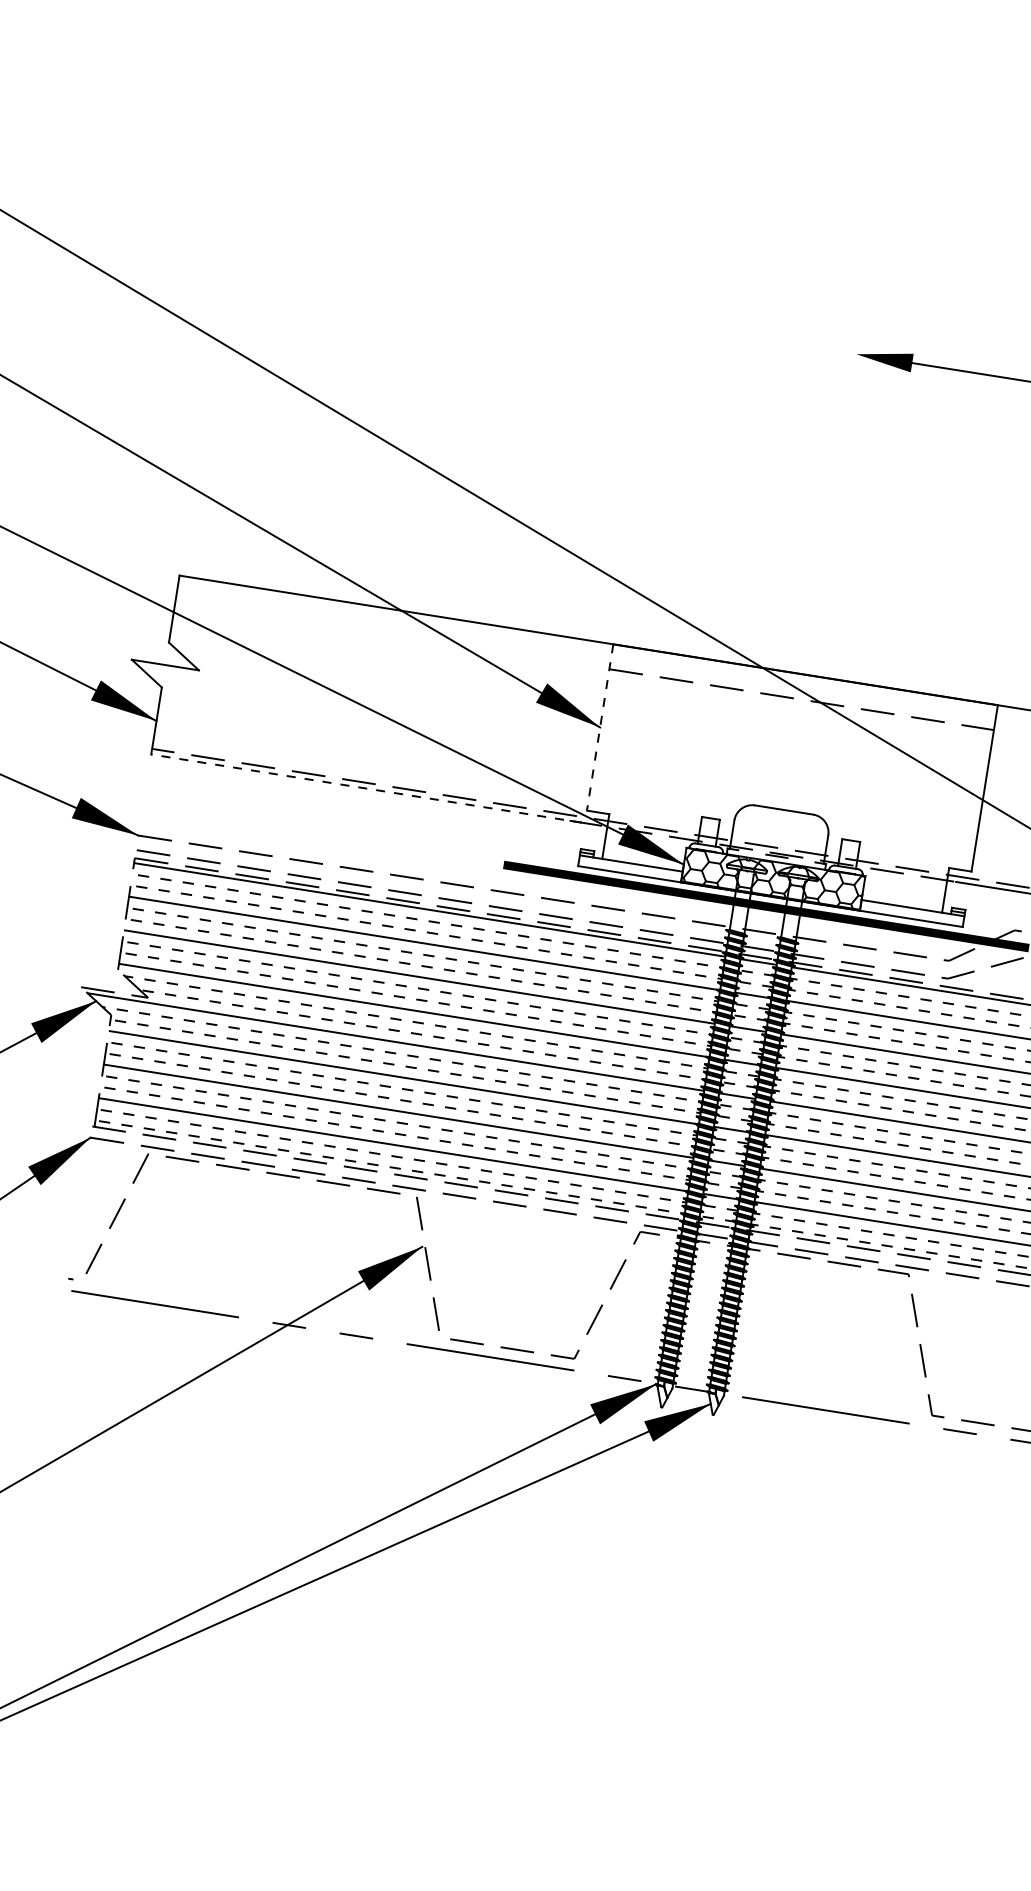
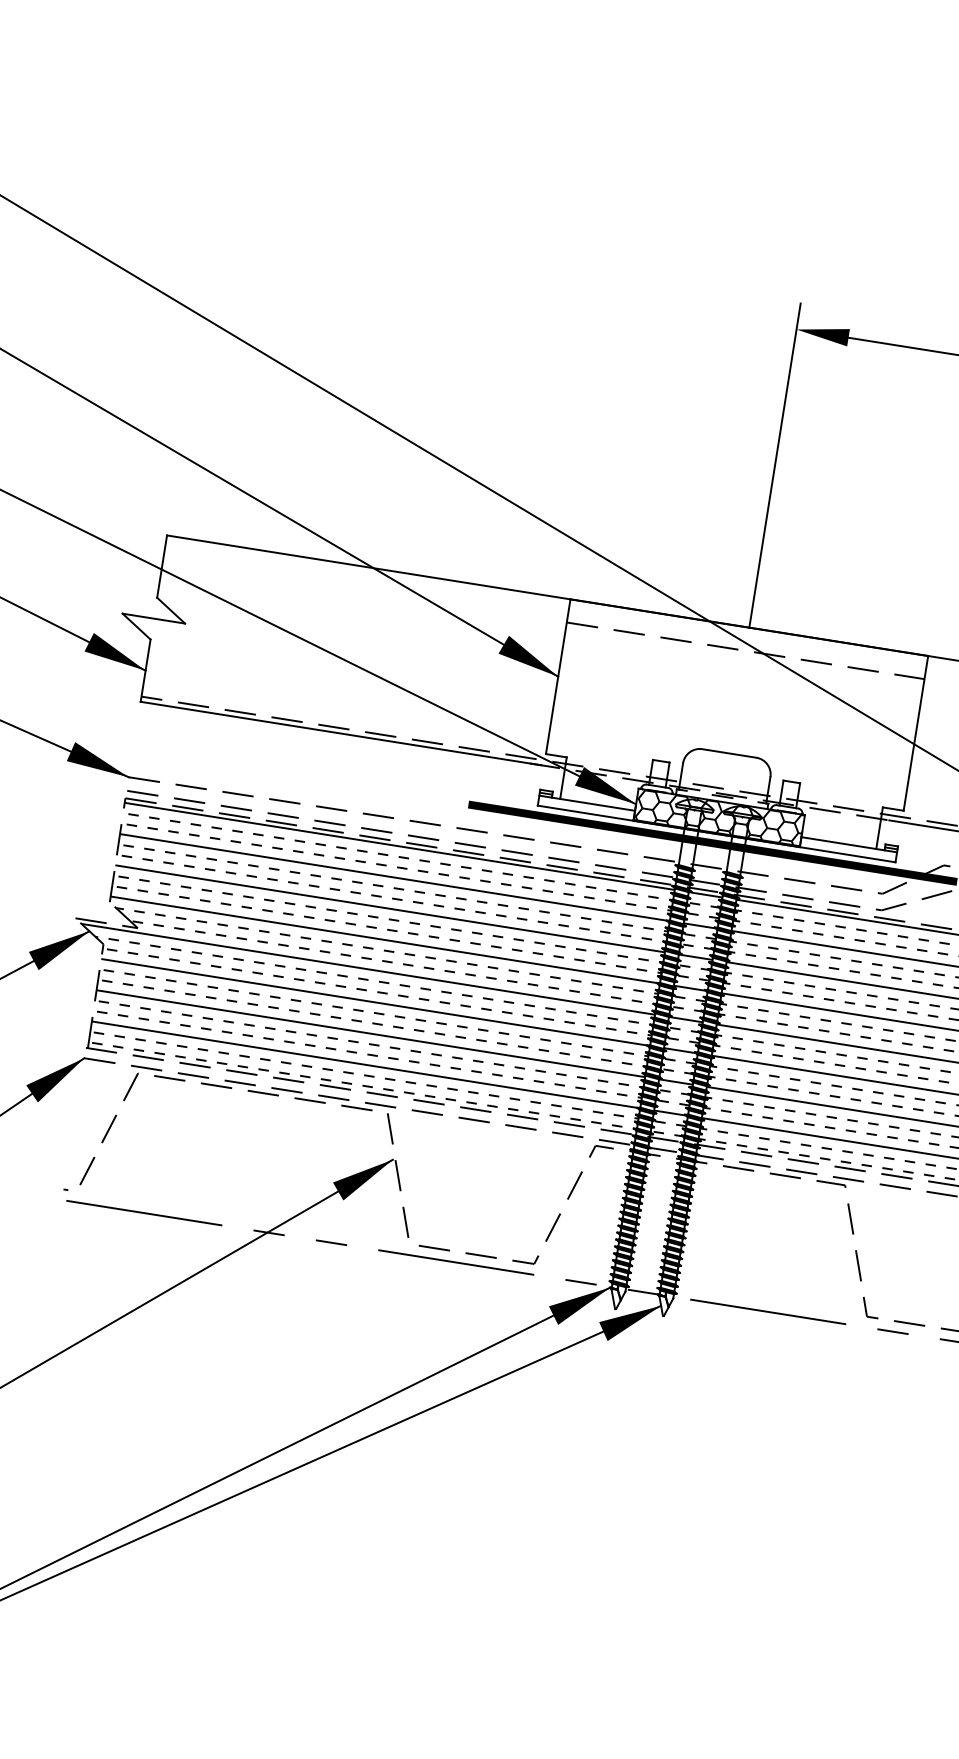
line: (832, 500) -> (774, 465), added
line: (600, 728) -> (558, 677), dashed -> solid
line: (366, 788) -> (340, 733), dashed -> solid

